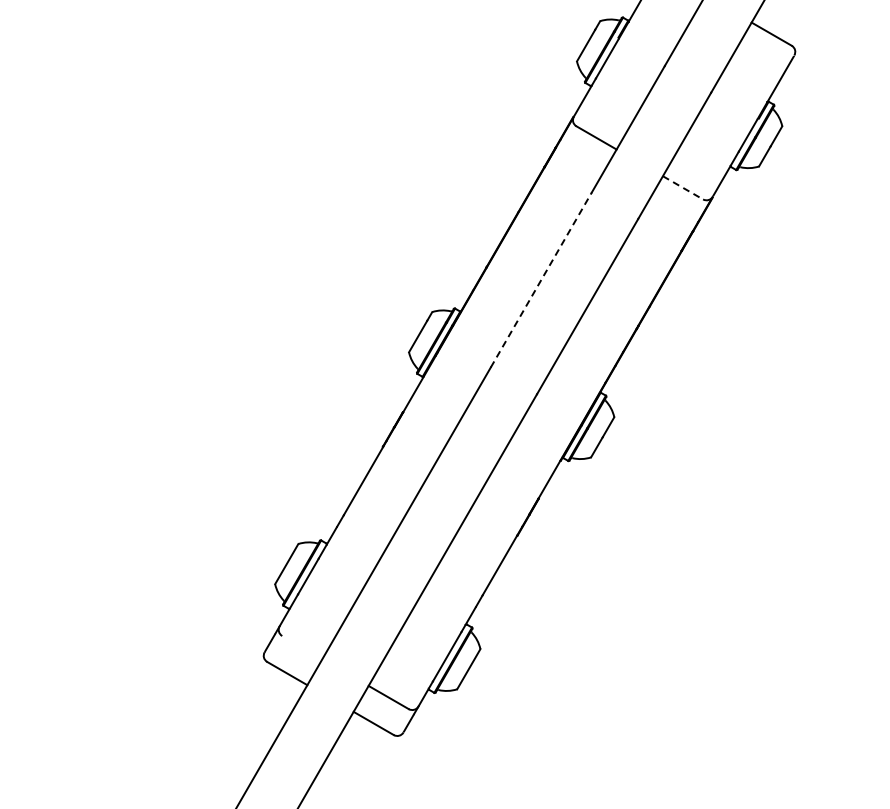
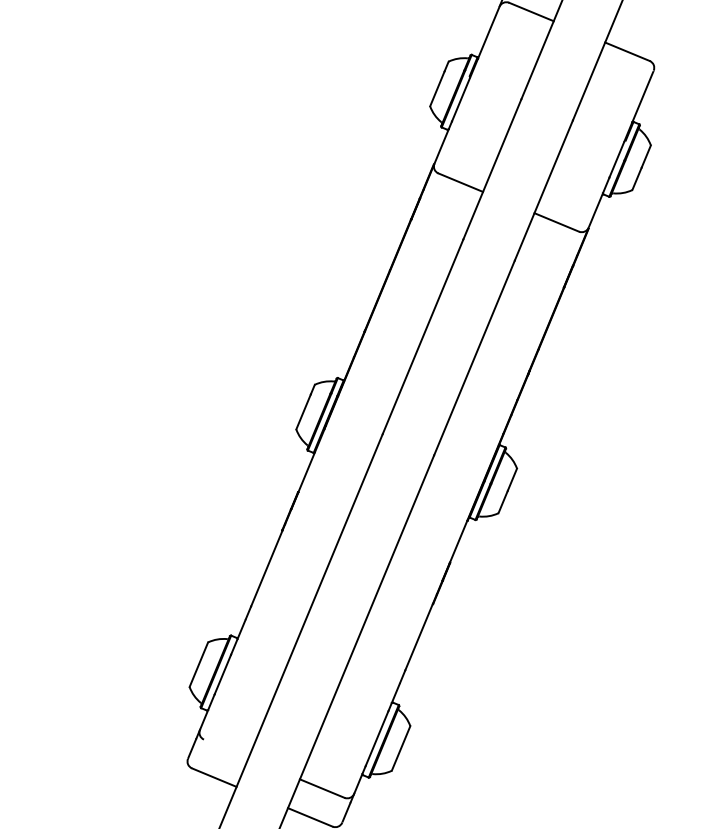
line: (683, 188) -> (557, 223), dashed -> solid
line: (541, 279) -> (423, 336), dashed -> solid

